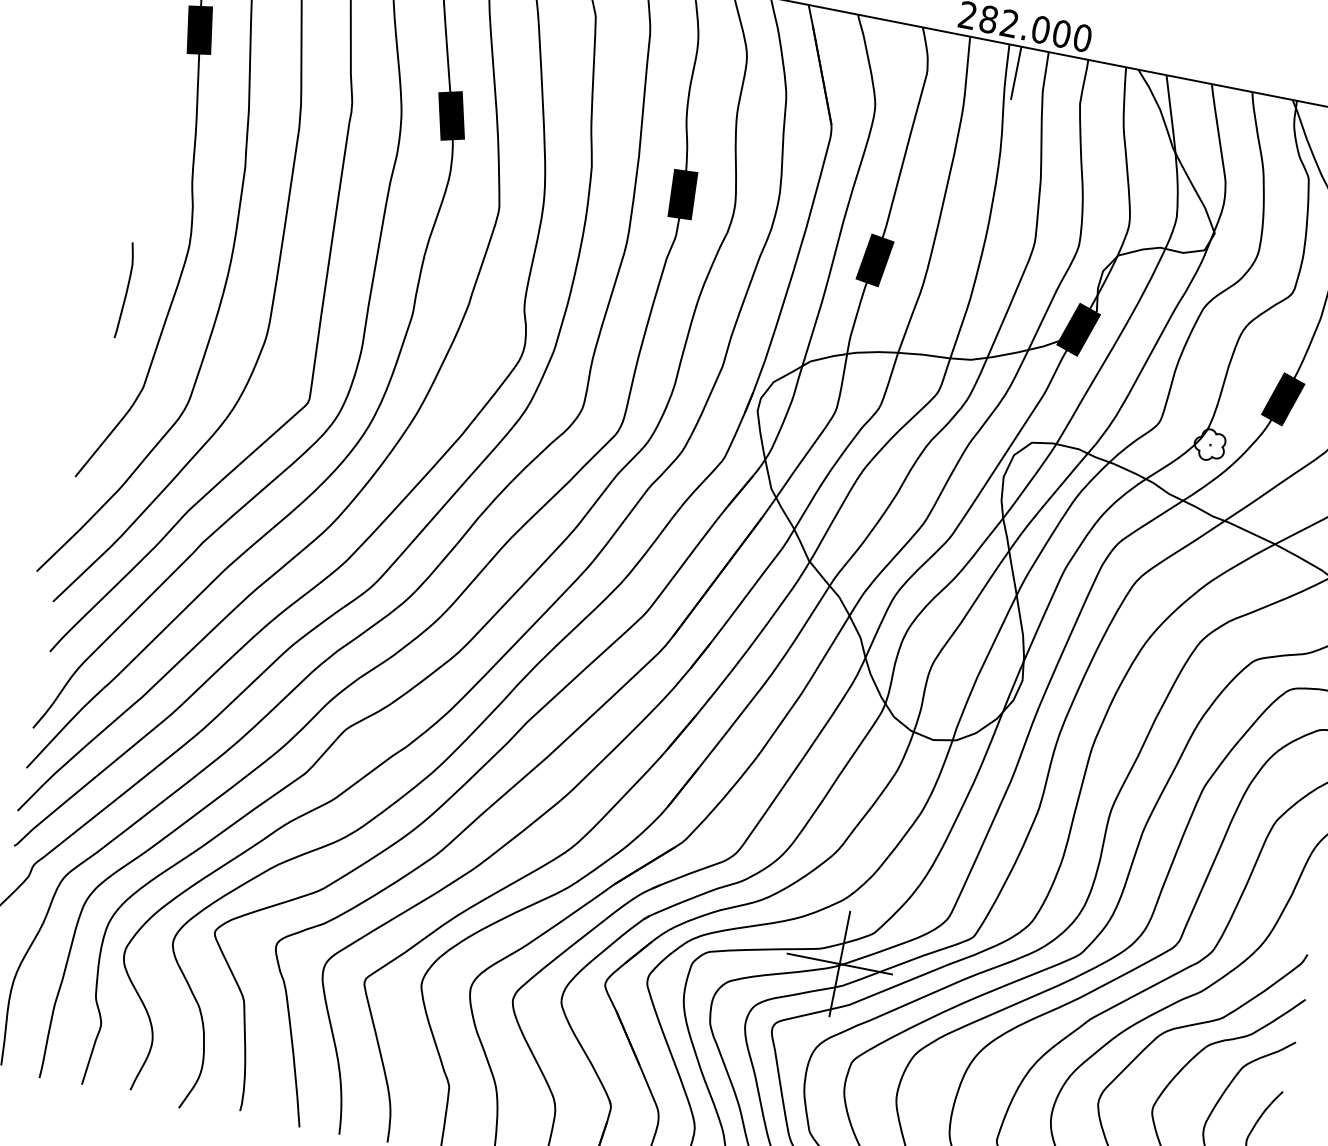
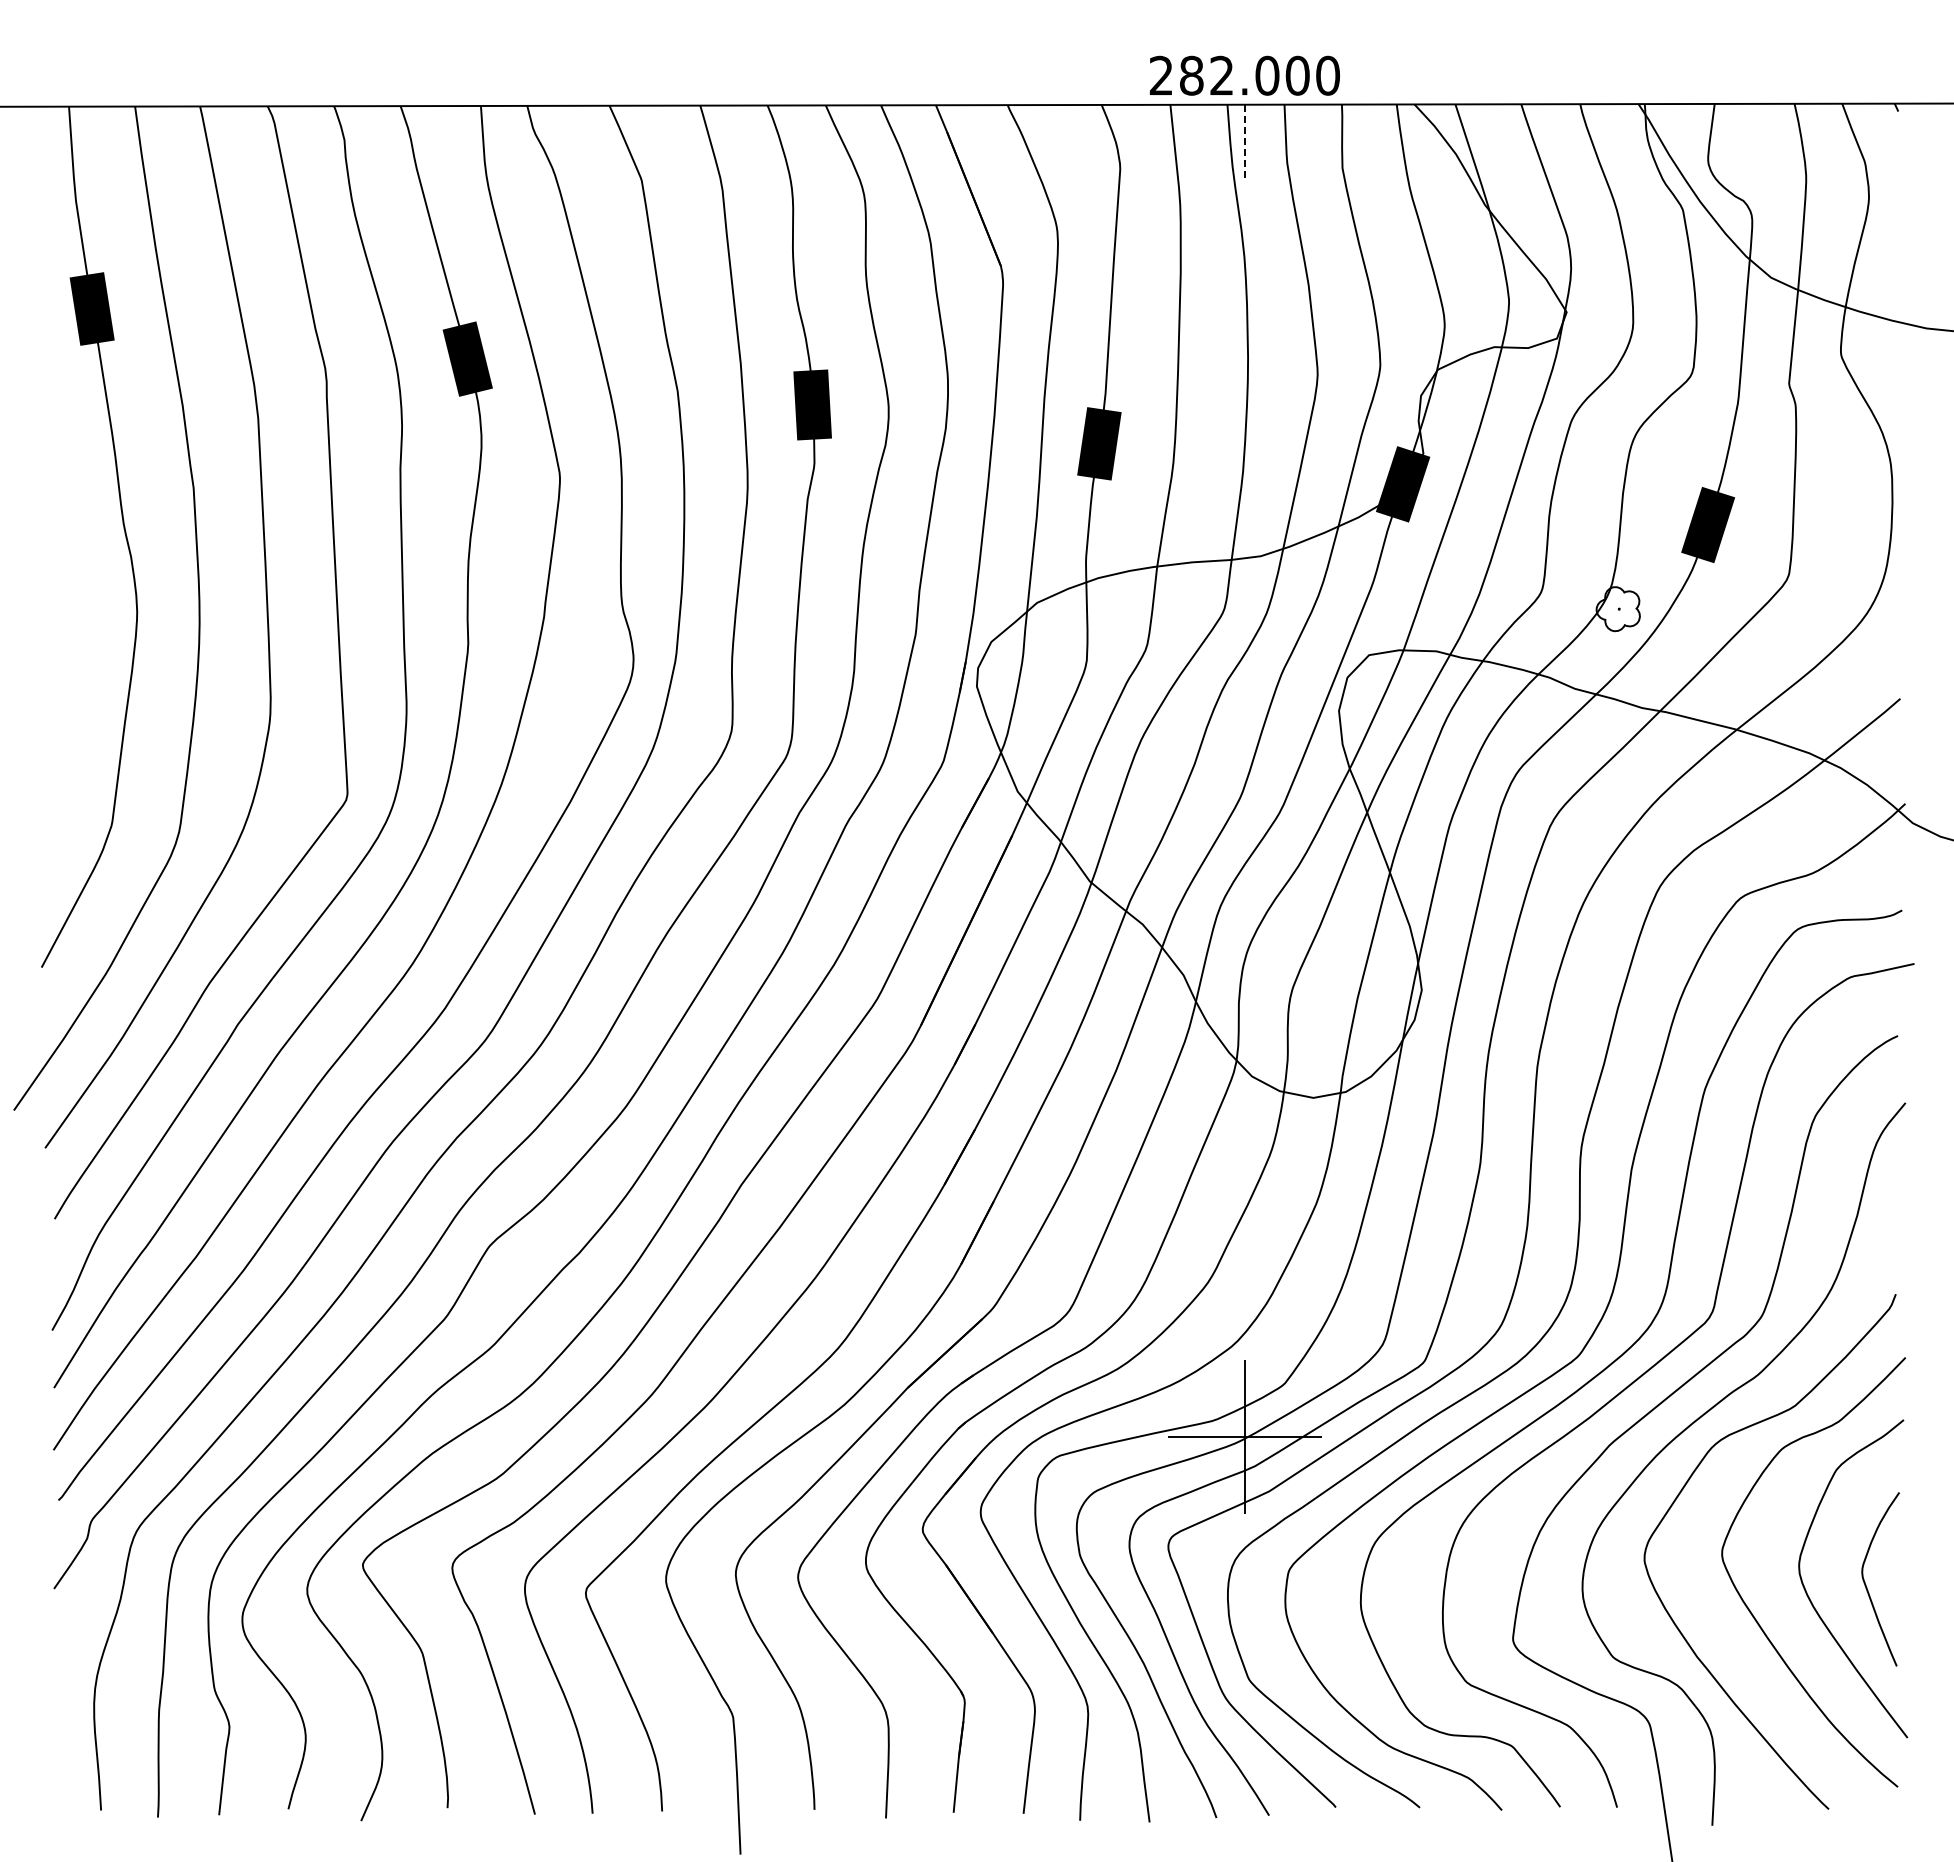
line: (1015, 73) -> (1244, 143), solid -> dashed
curve: (126, 290) -> (61, 692), removed

